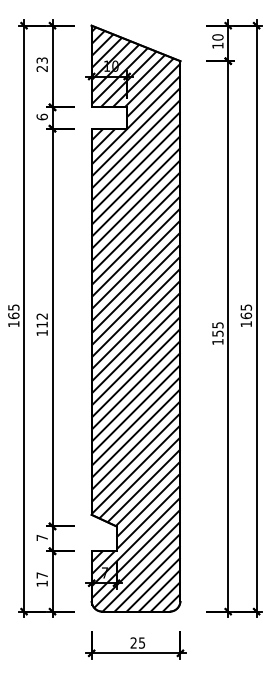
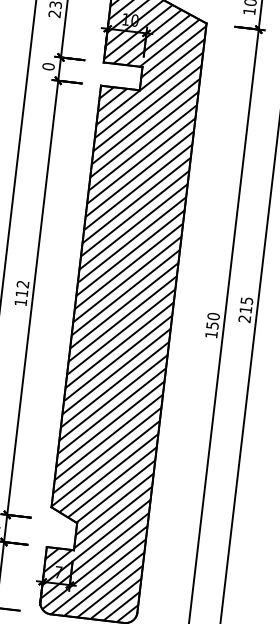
text: (41, 116) -> (47, 66), 6 -> 0
text: (246, 319) -> (245, 313), 165 -> 215
text: (217, 325) -> (213, 316), 155 -> 150

